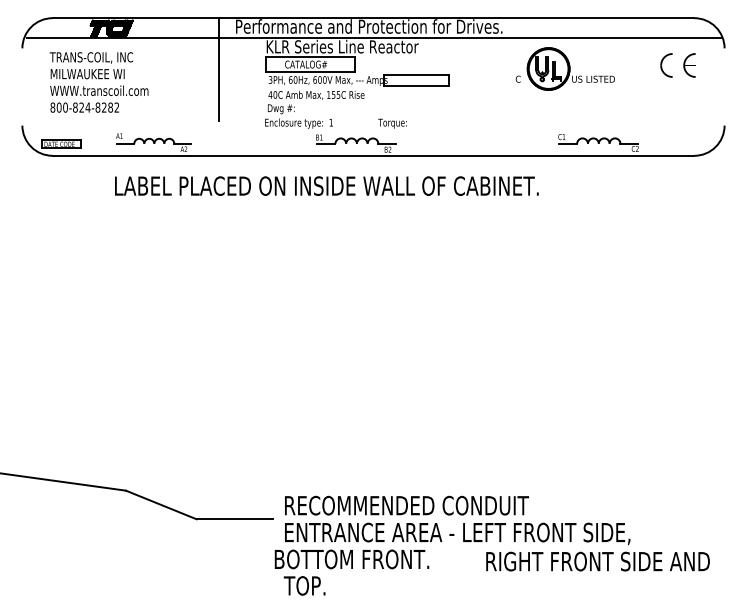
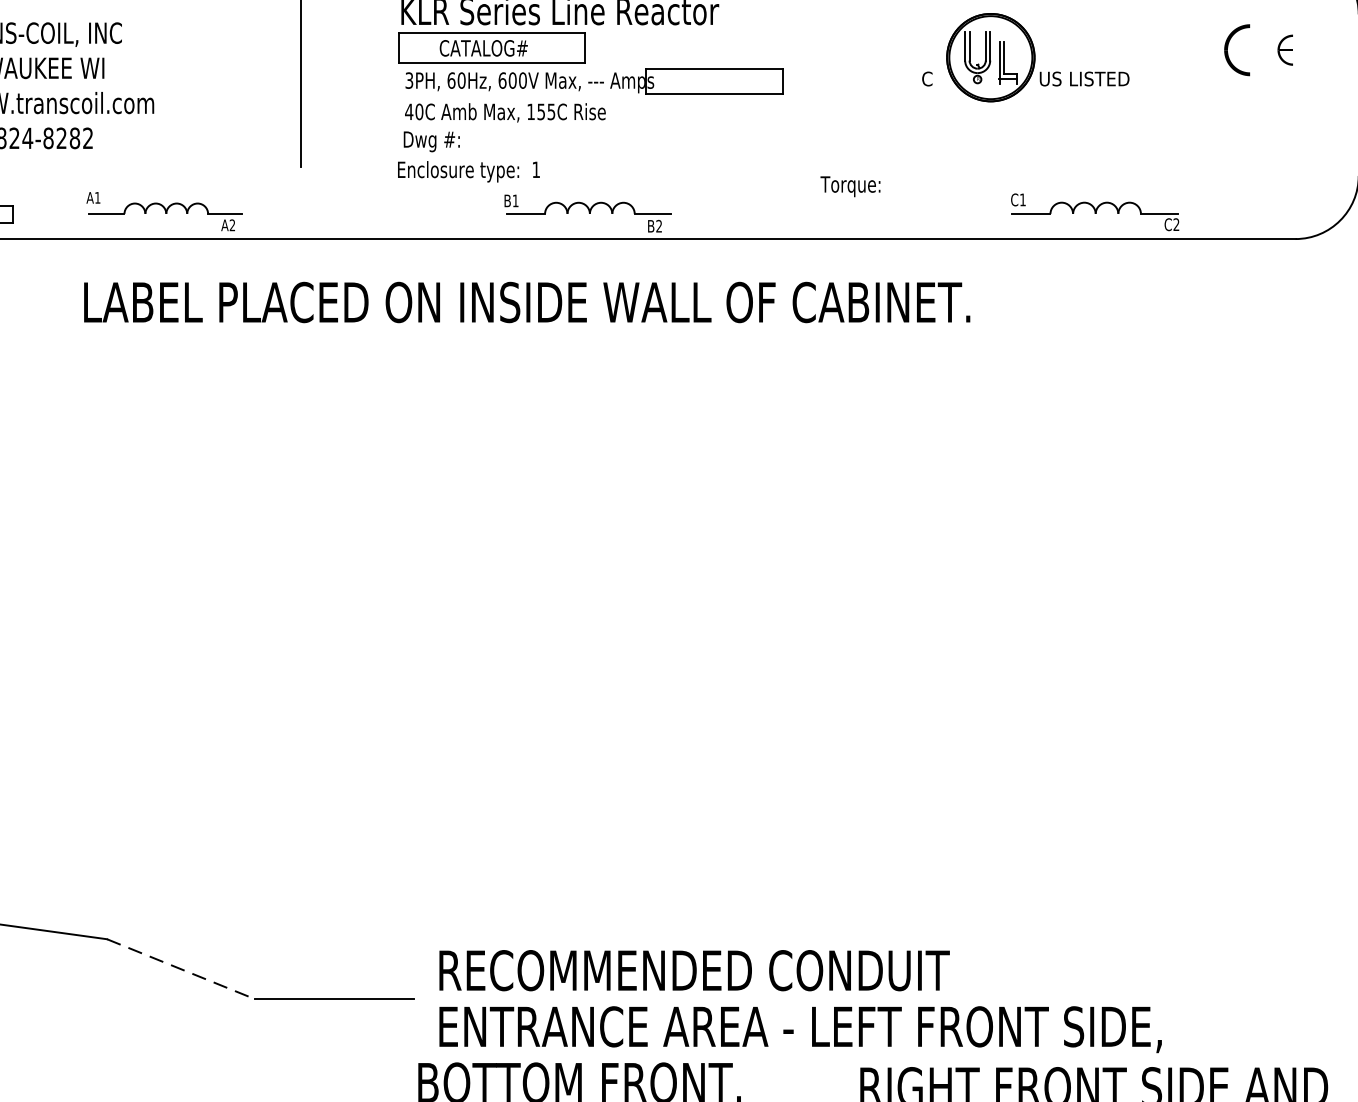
part: (689, 65) -> (1285, 50), size x0.6
text: (392, 123) -> (850, 186), moved
line: (161, 505) -> (181, 970), solid -> dashed

